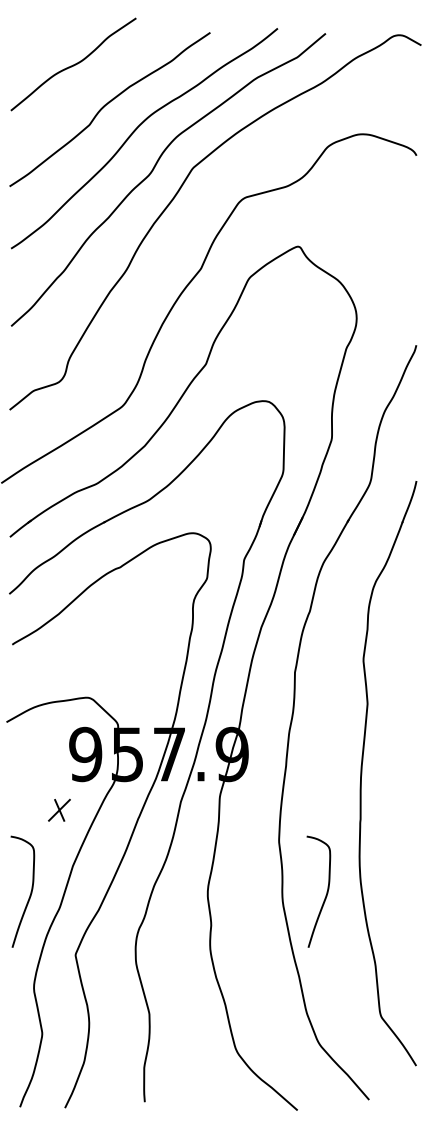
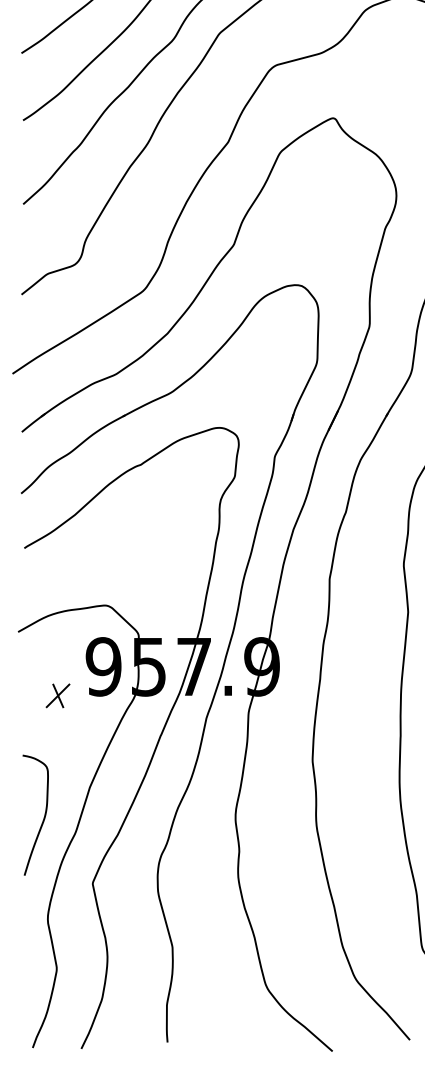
part: (59, 809) -> (58, 694), moved
curve: (326, 891) -> (363, 814), removed

